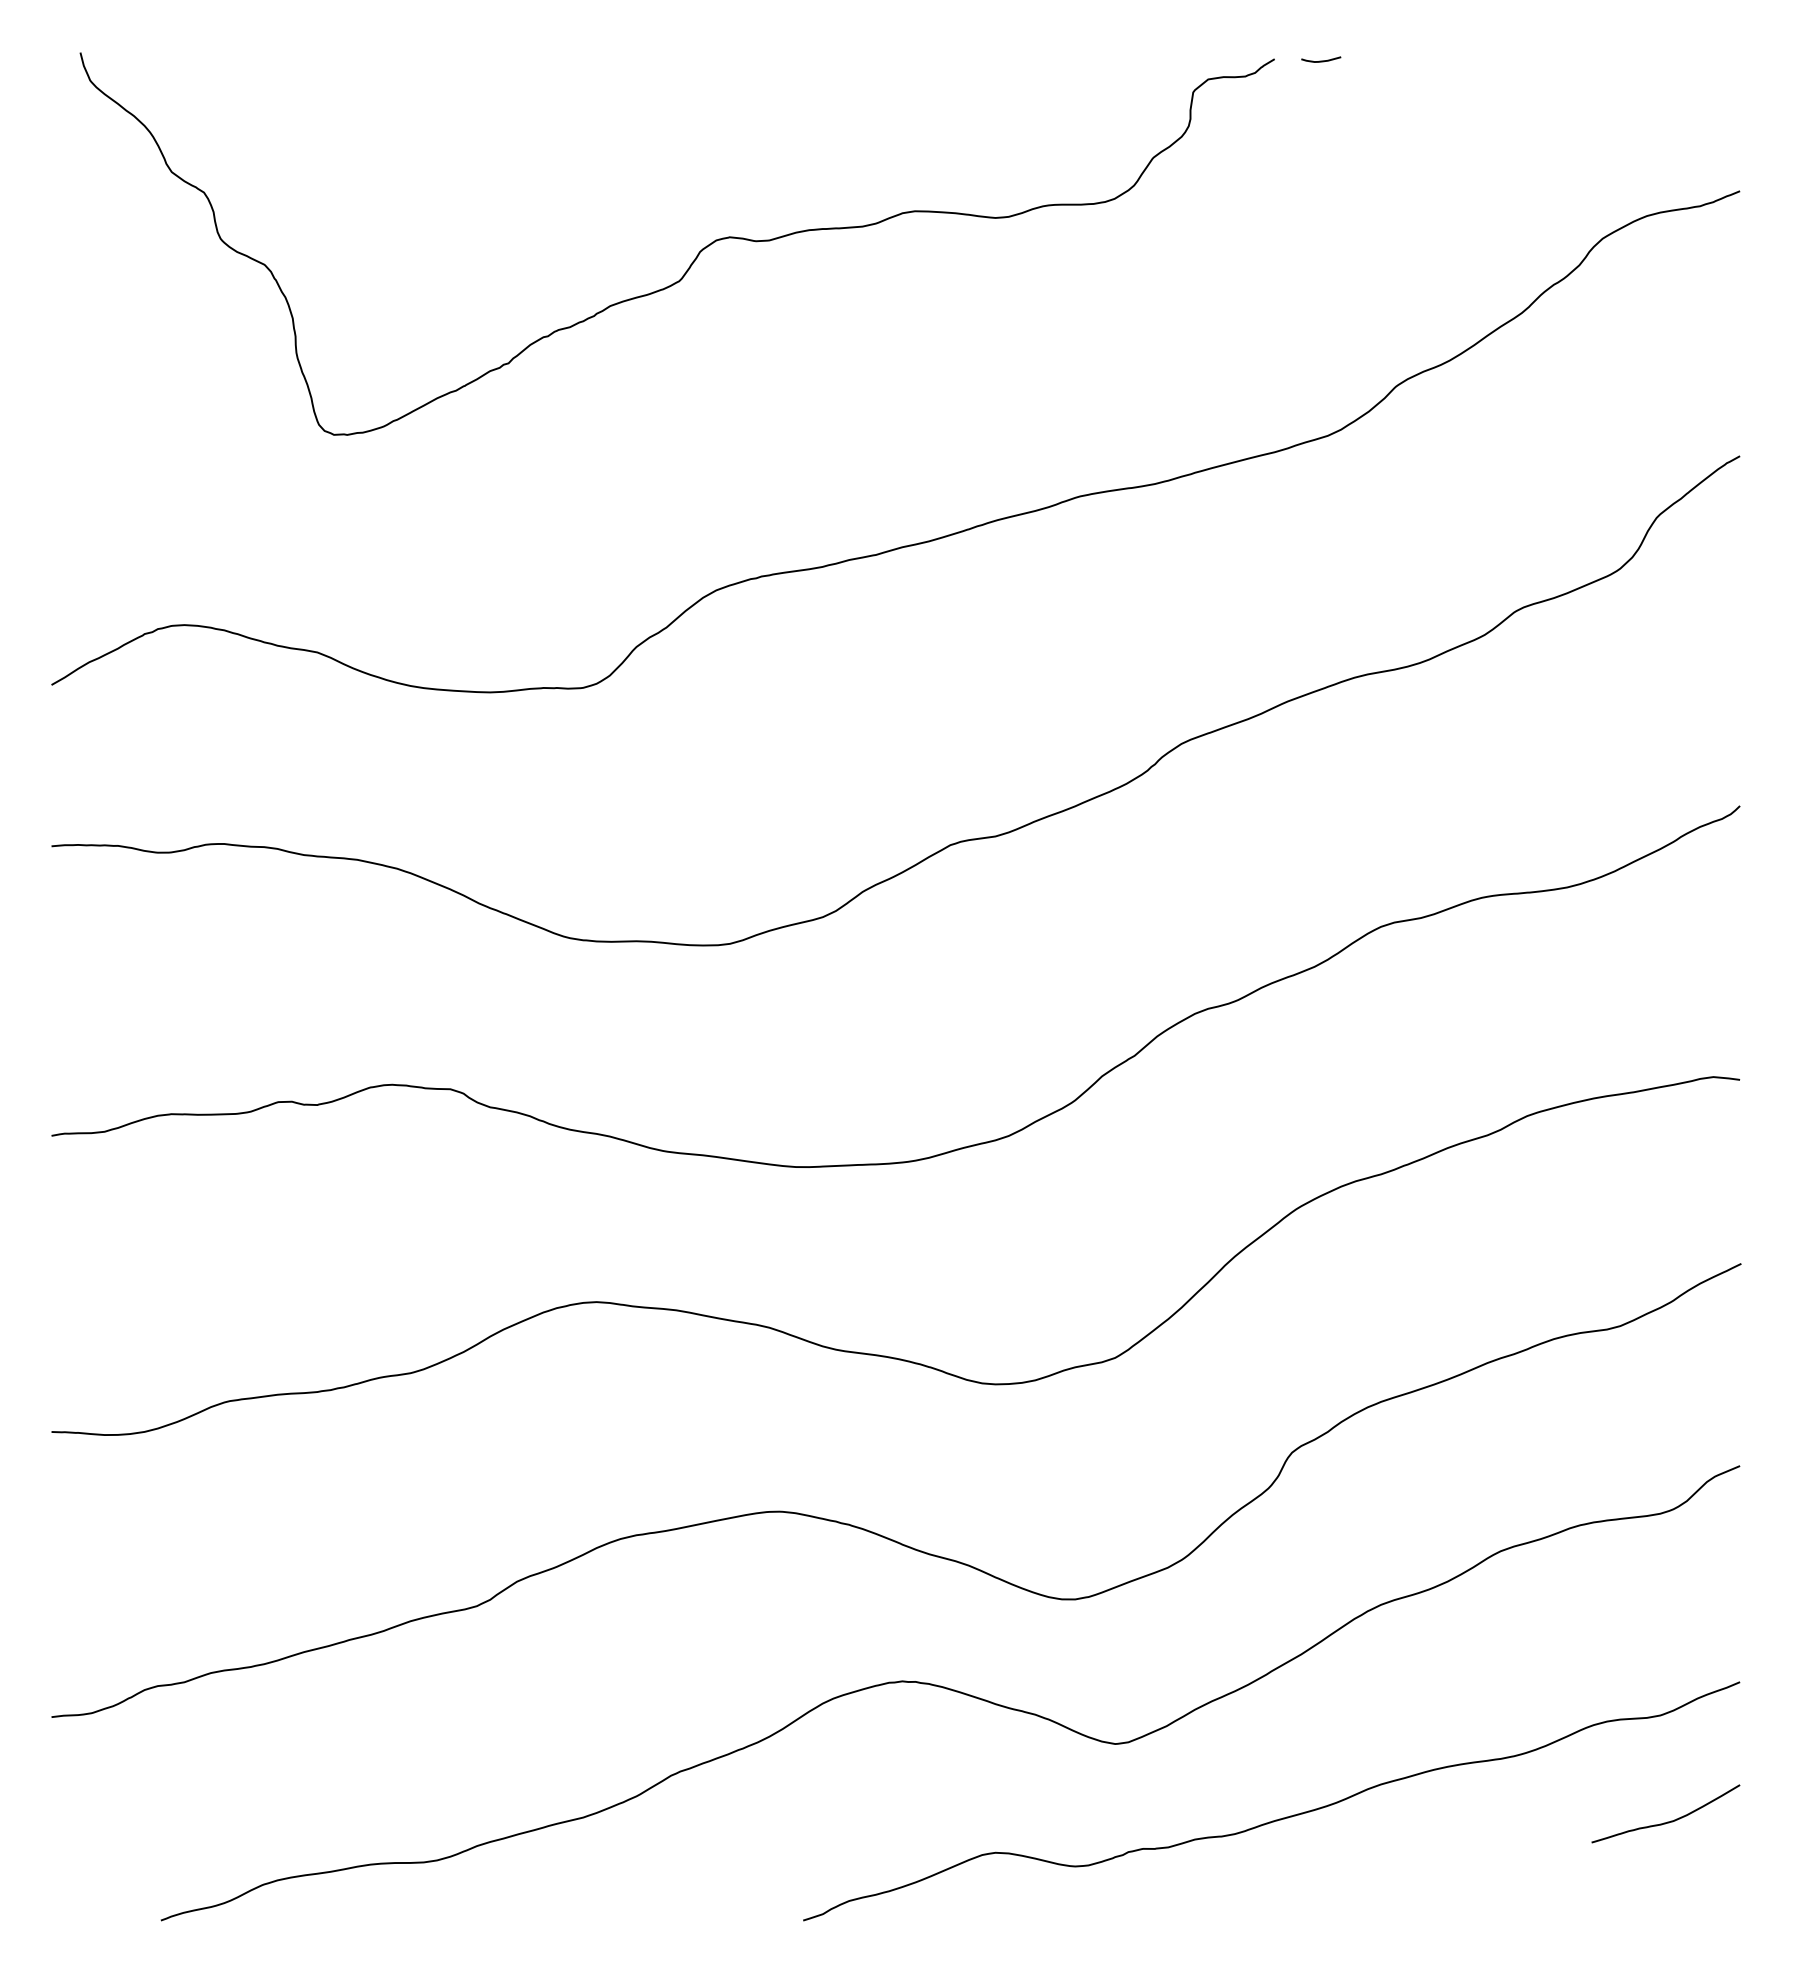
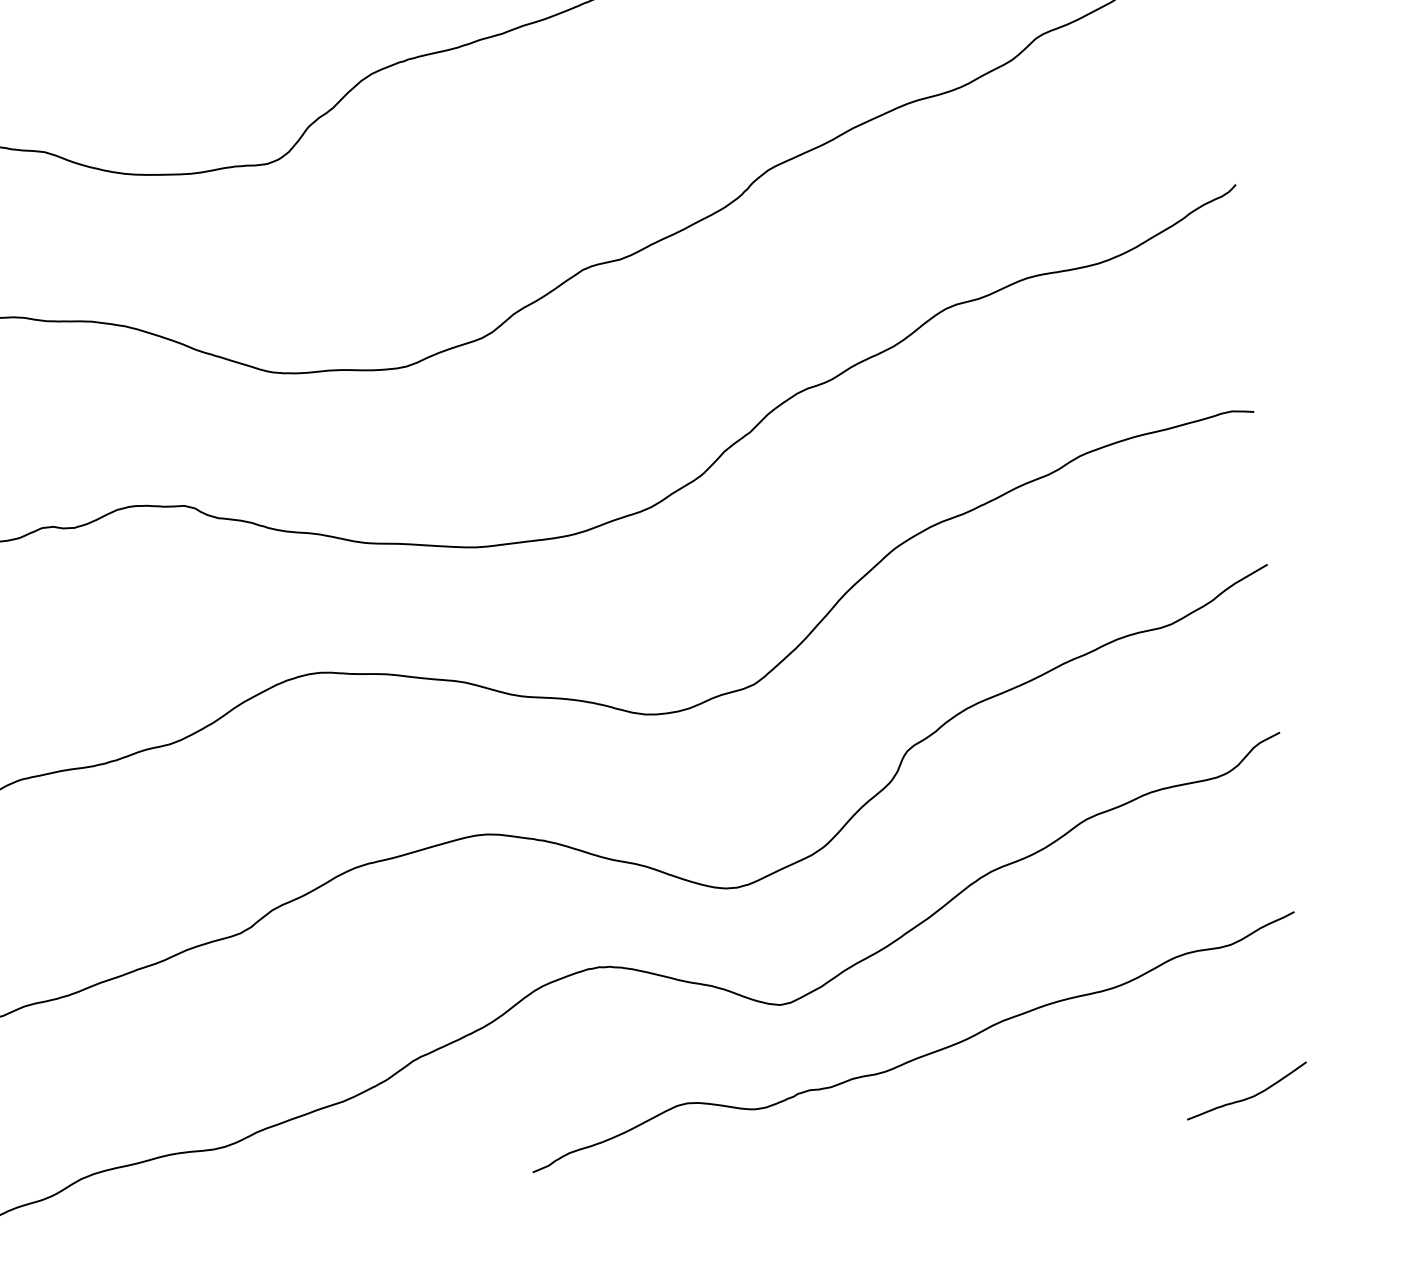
curve: (1667, 1821) -> (1248, 1097), moved

